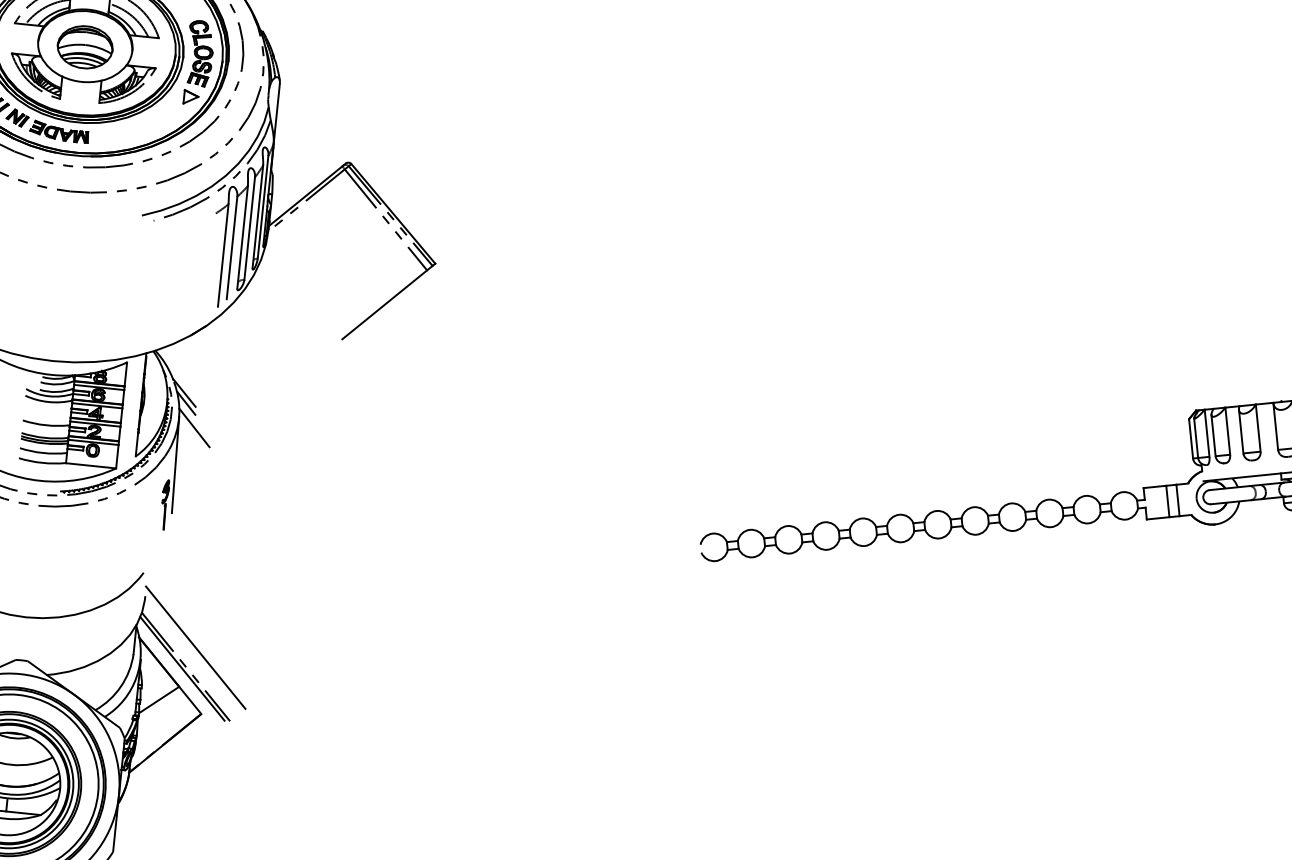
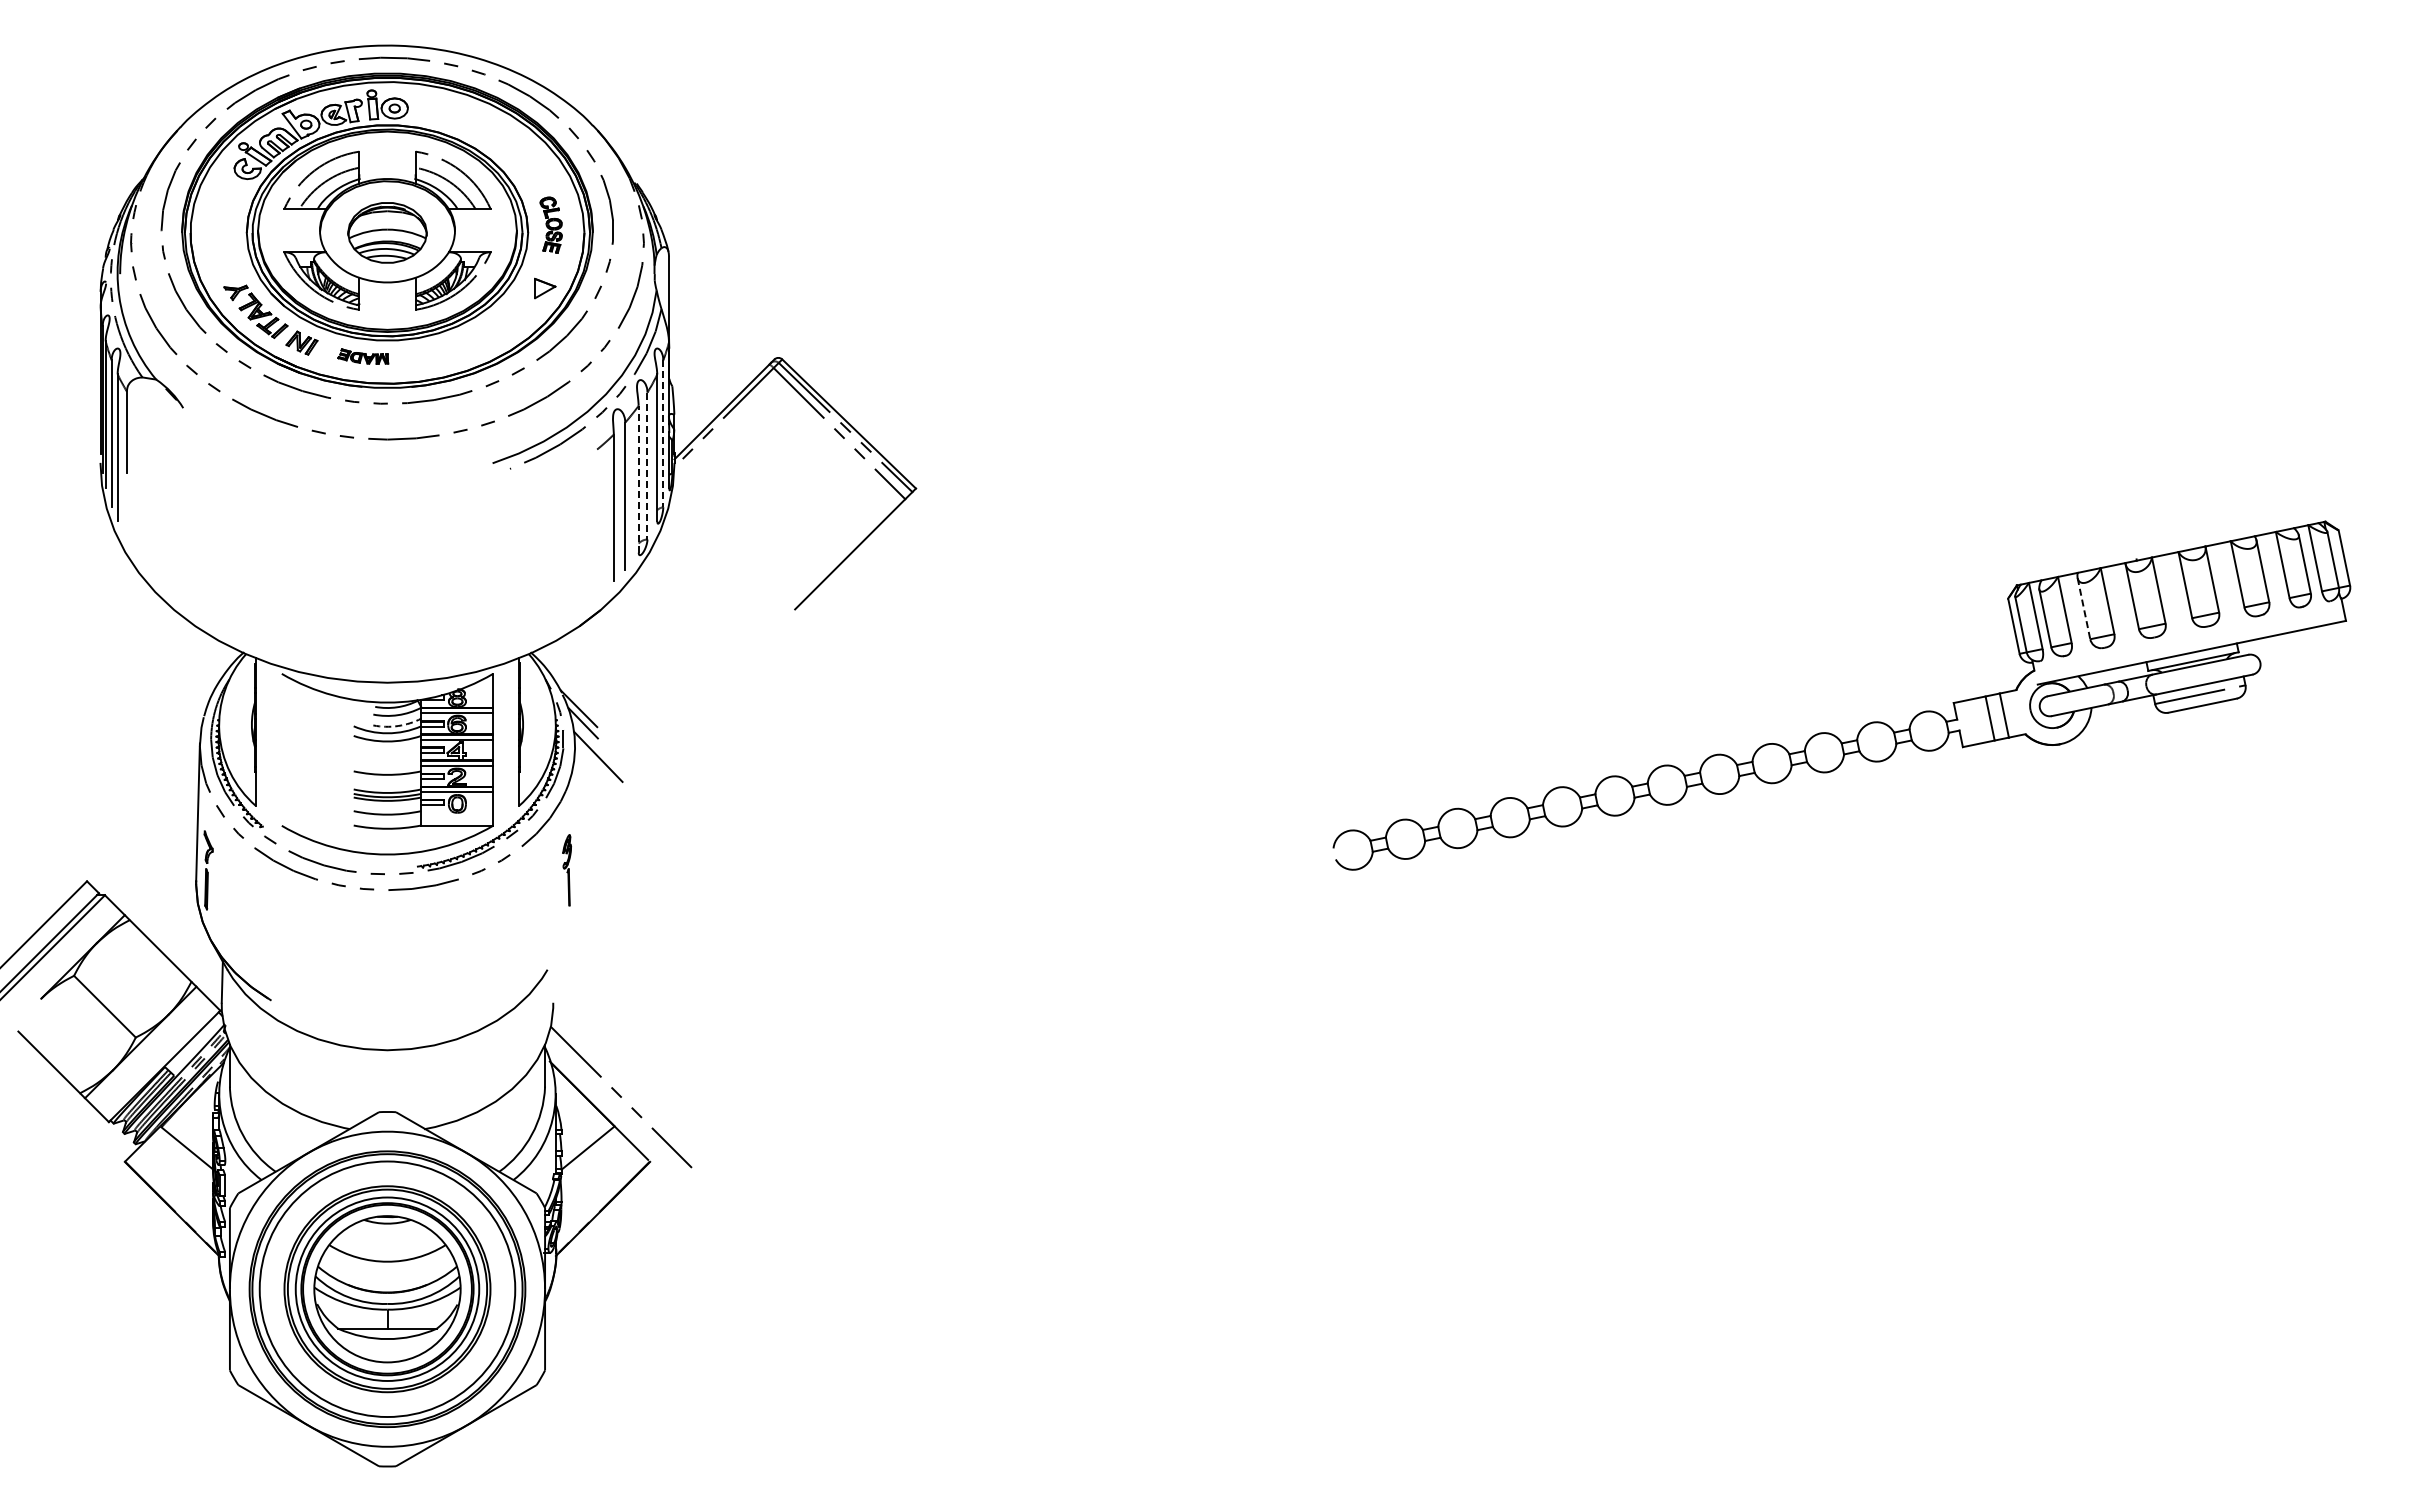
part: (199, 53) -> (550, 225), size x0.6
part: (58, 131) -> (362, 356), size x0.6
line: (263, 207) -> (663, 434), solid -> dashed
line: (249, 228) -> (647, 466), solid -> dashed
line: (242, 236) -> (638, 478), solid -> dashed
arc: (57, 392) -> (398, 726), solid -> dashed
line: (1241, 432) -> (2084, 609), solid -> dashed
line: (175, 465) -> (576, 812), removed
line: (195, 647) -> (631, 1068), removed
line: (182, 668) -> (616, 1100), removed

